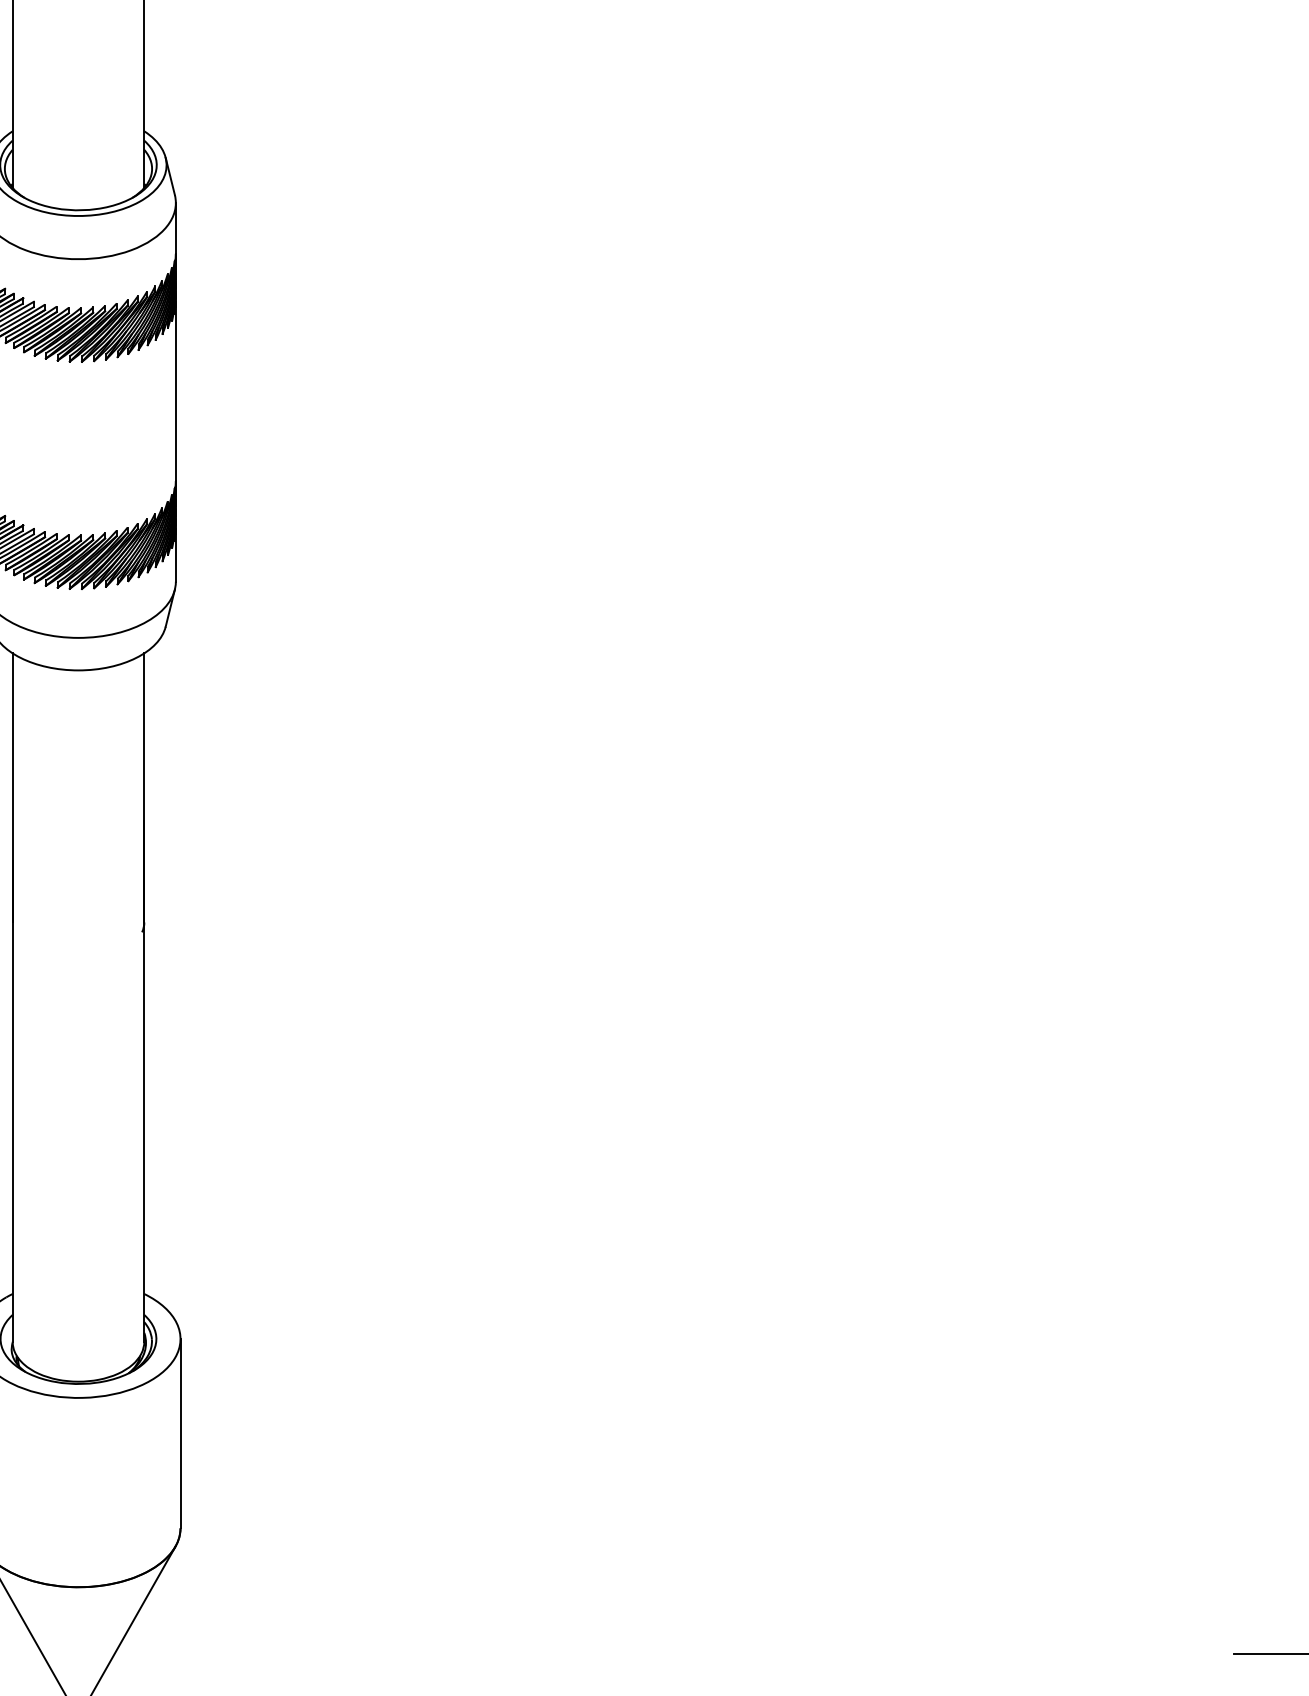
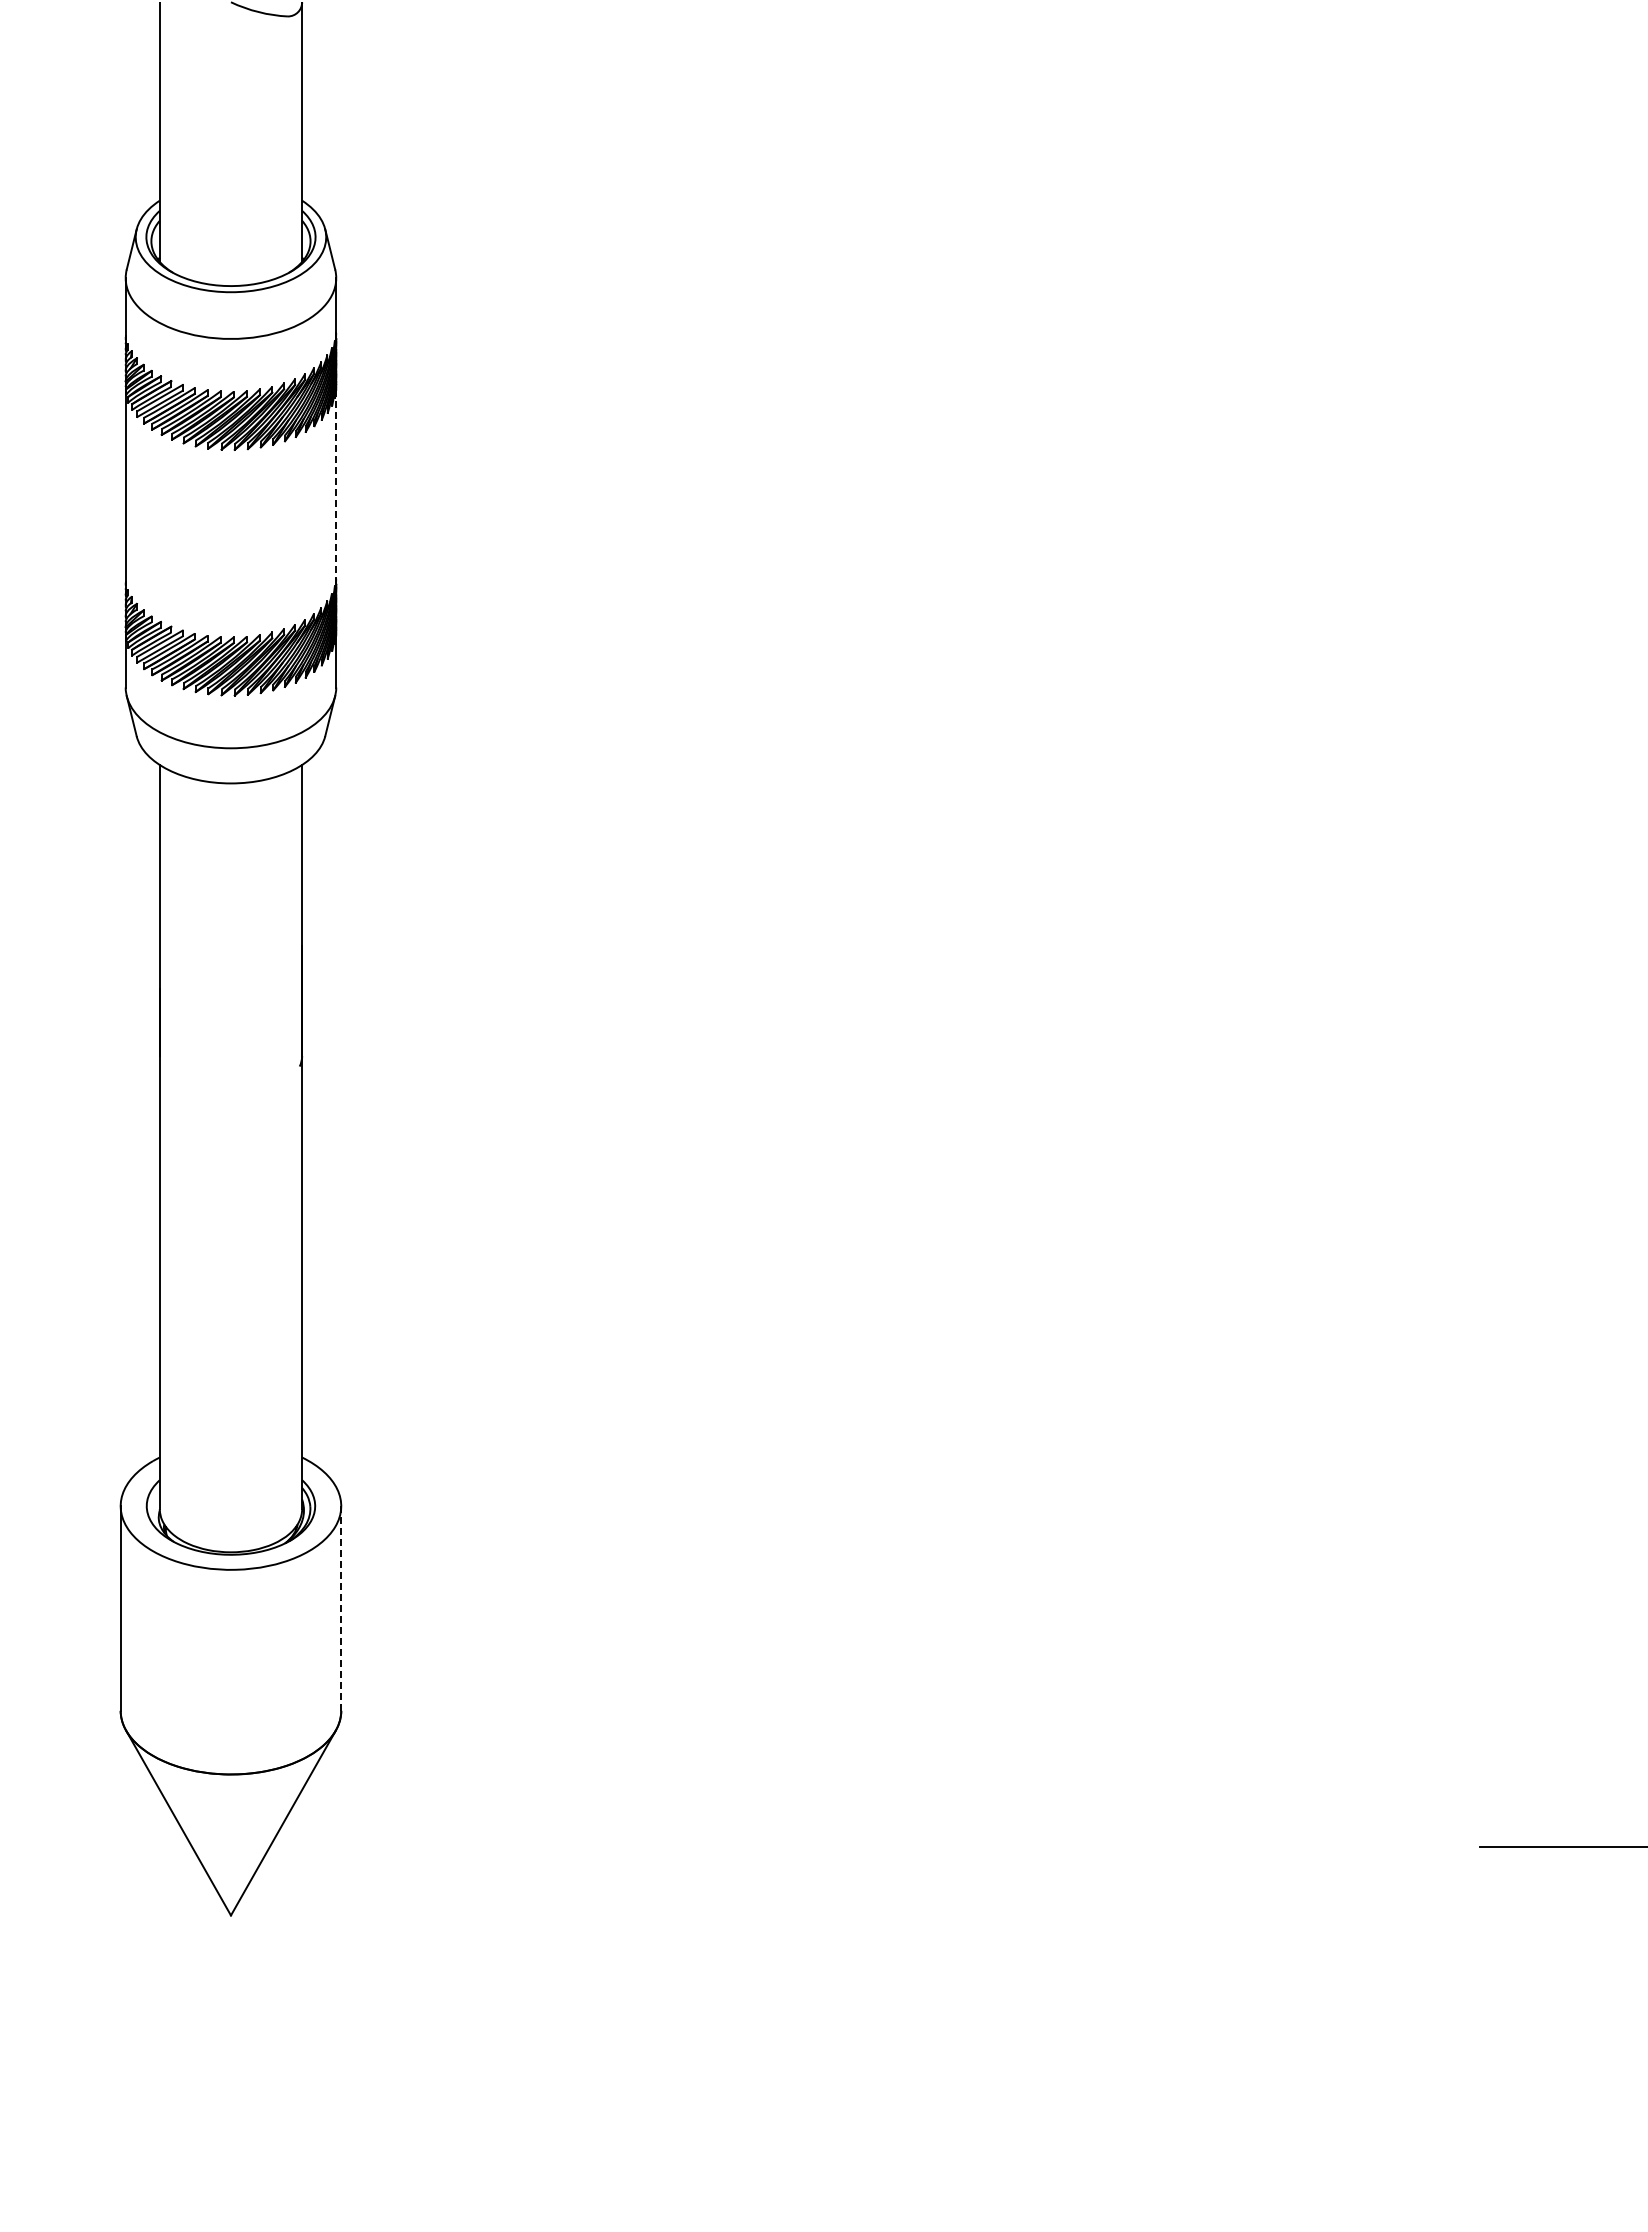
line: (176, 394) -> (336, 485), solid -> dashed
line: (180, 1433) -> (341, 1608), solid -> dashed

